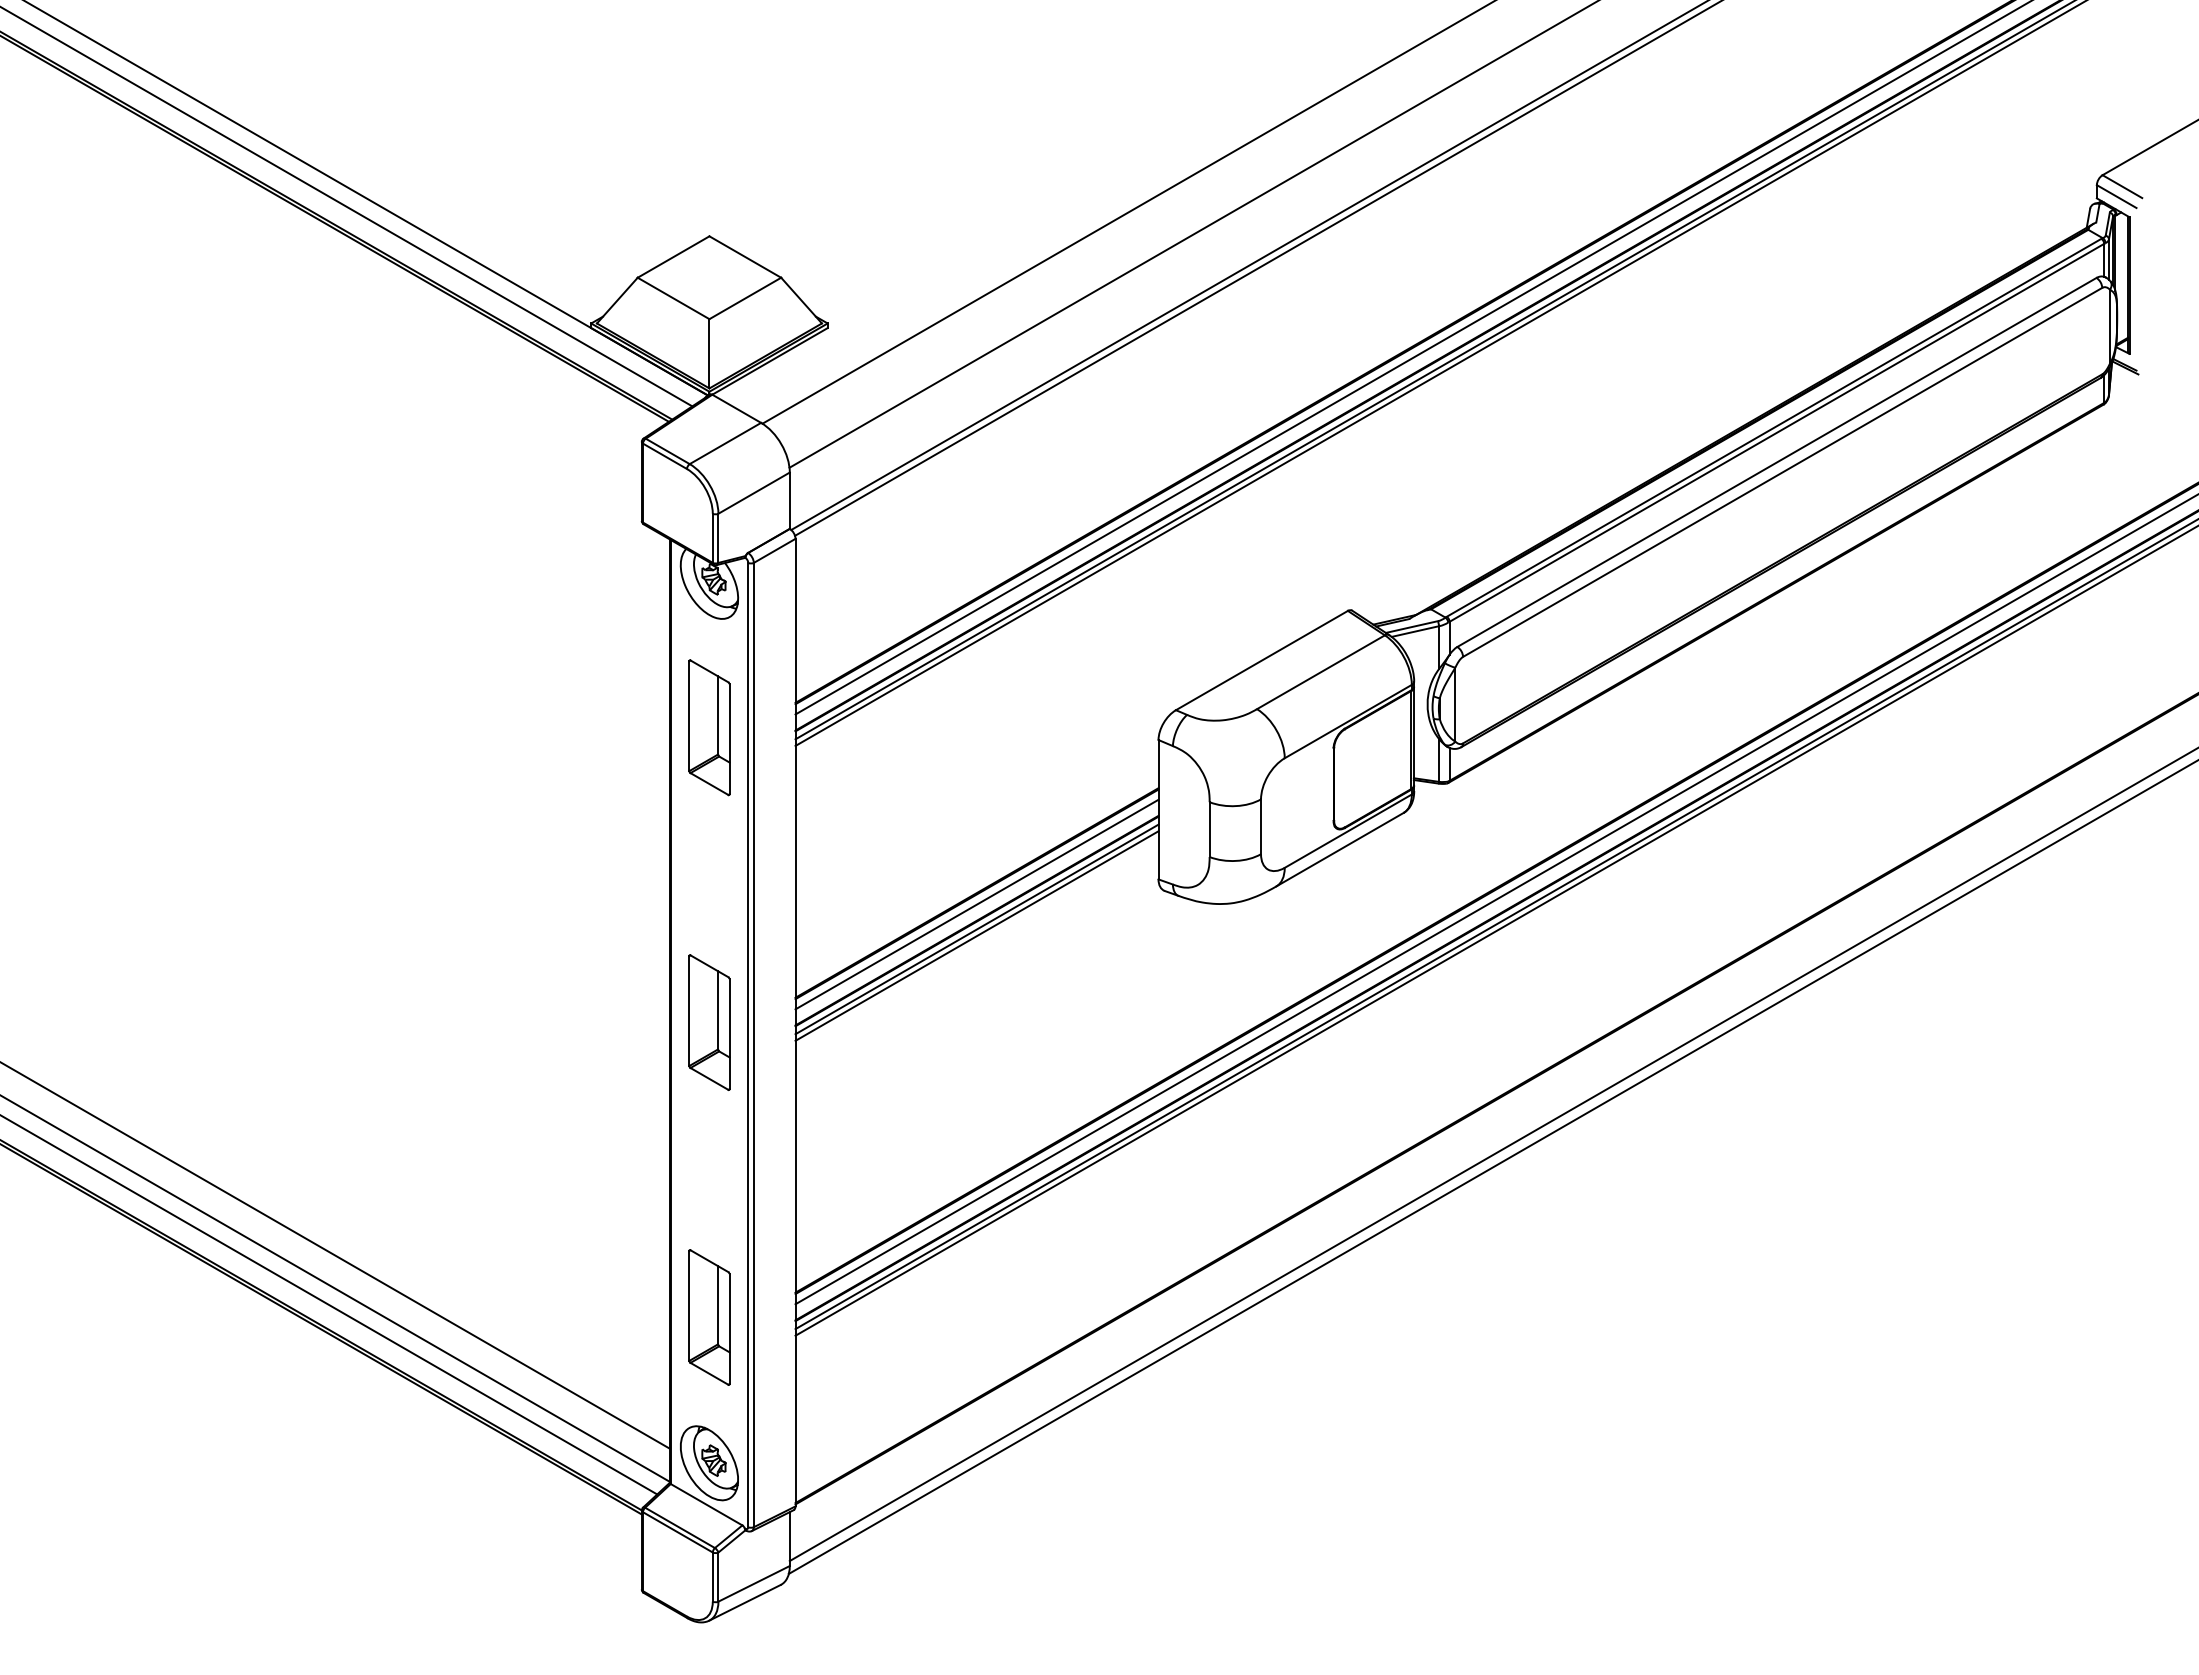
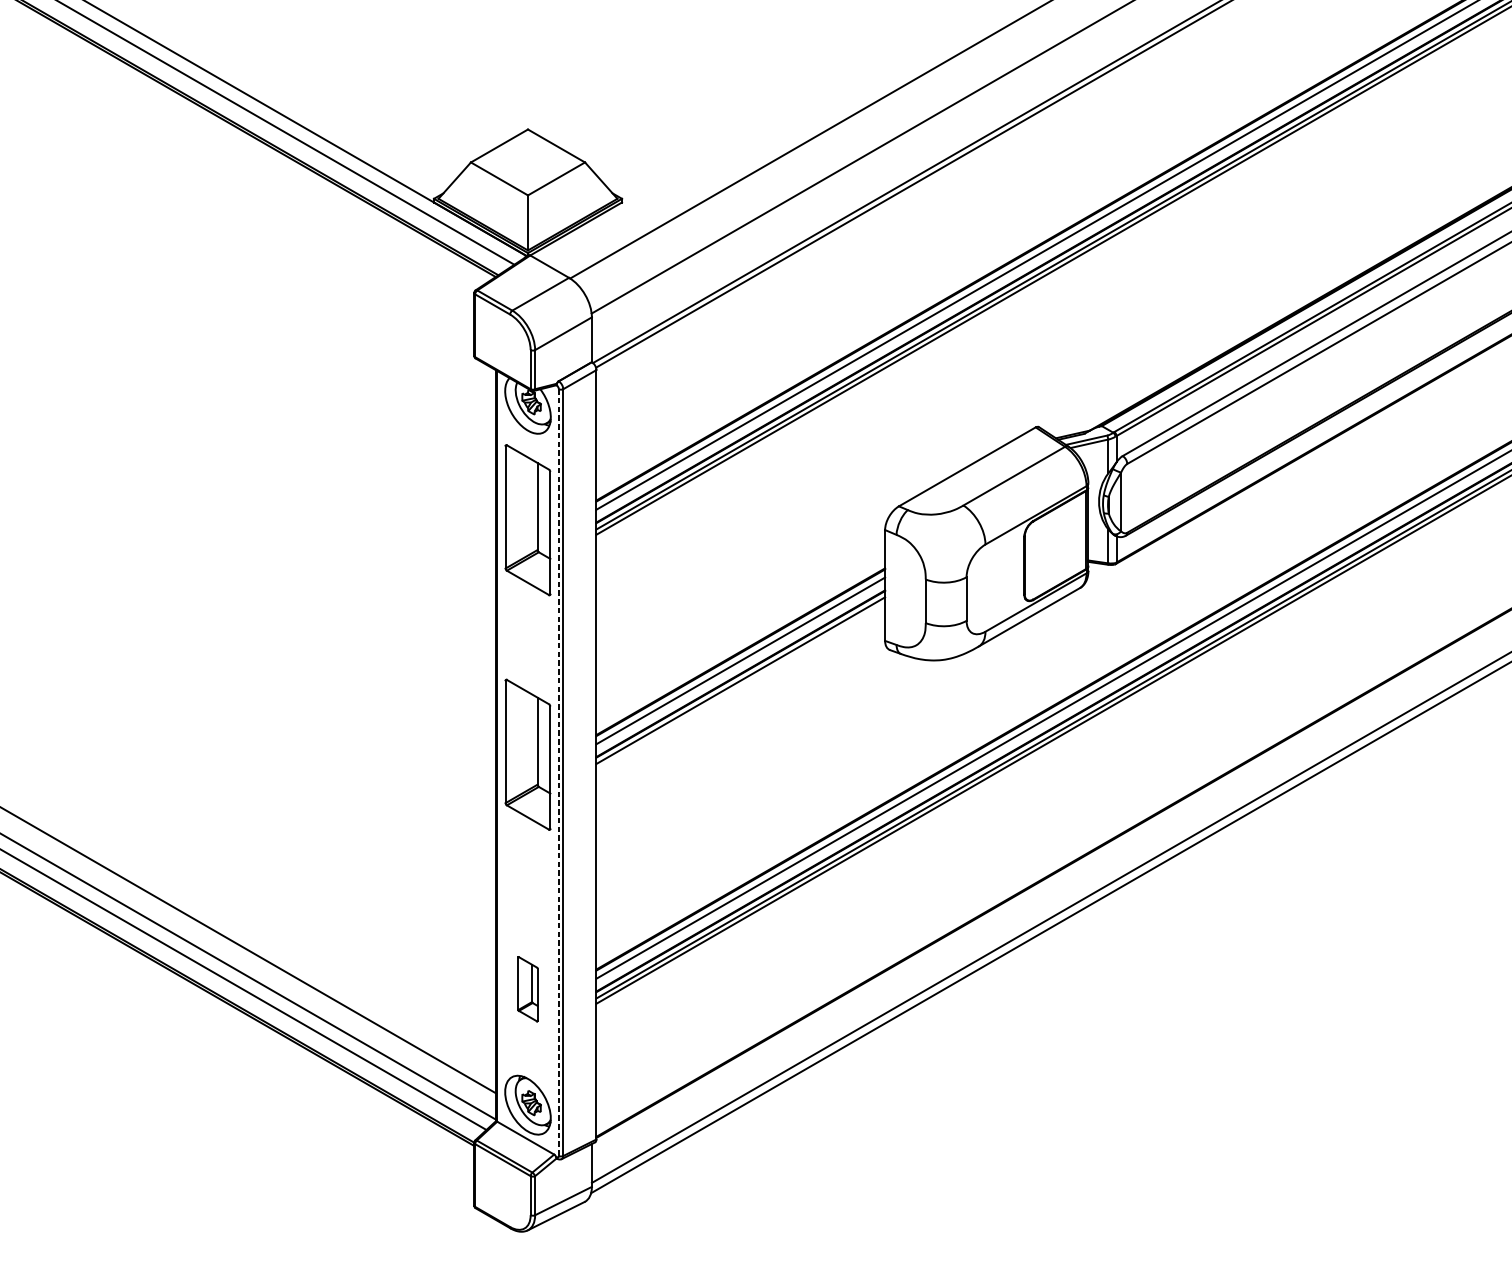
part: (709, 727) -> (528, 520), size x1.4
line: (976, 935) -> (740, 685), removed
part: (709, 1022) -> (528, 754), size x1.4
line: (748, 1045) -> (559, 772), solid -> dashed
part: (709, 1317) -> (528, 989), size x0.6

